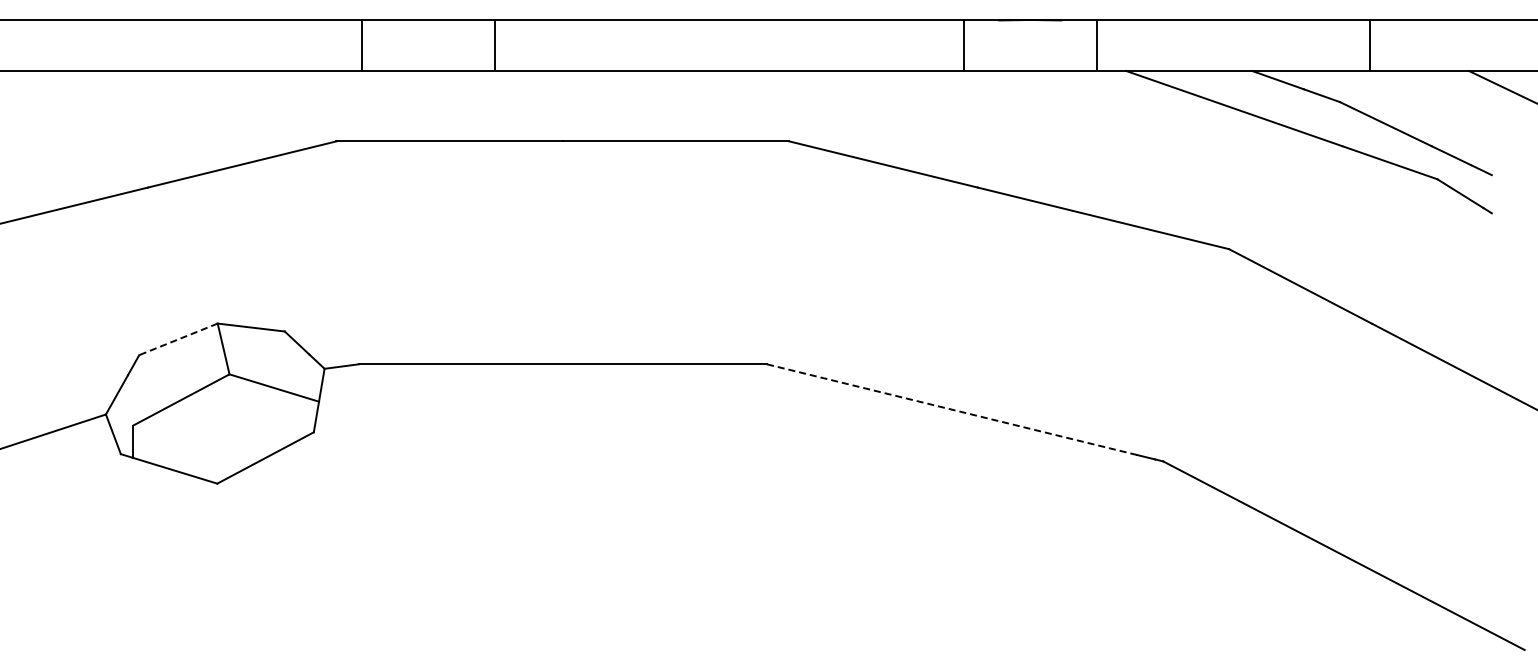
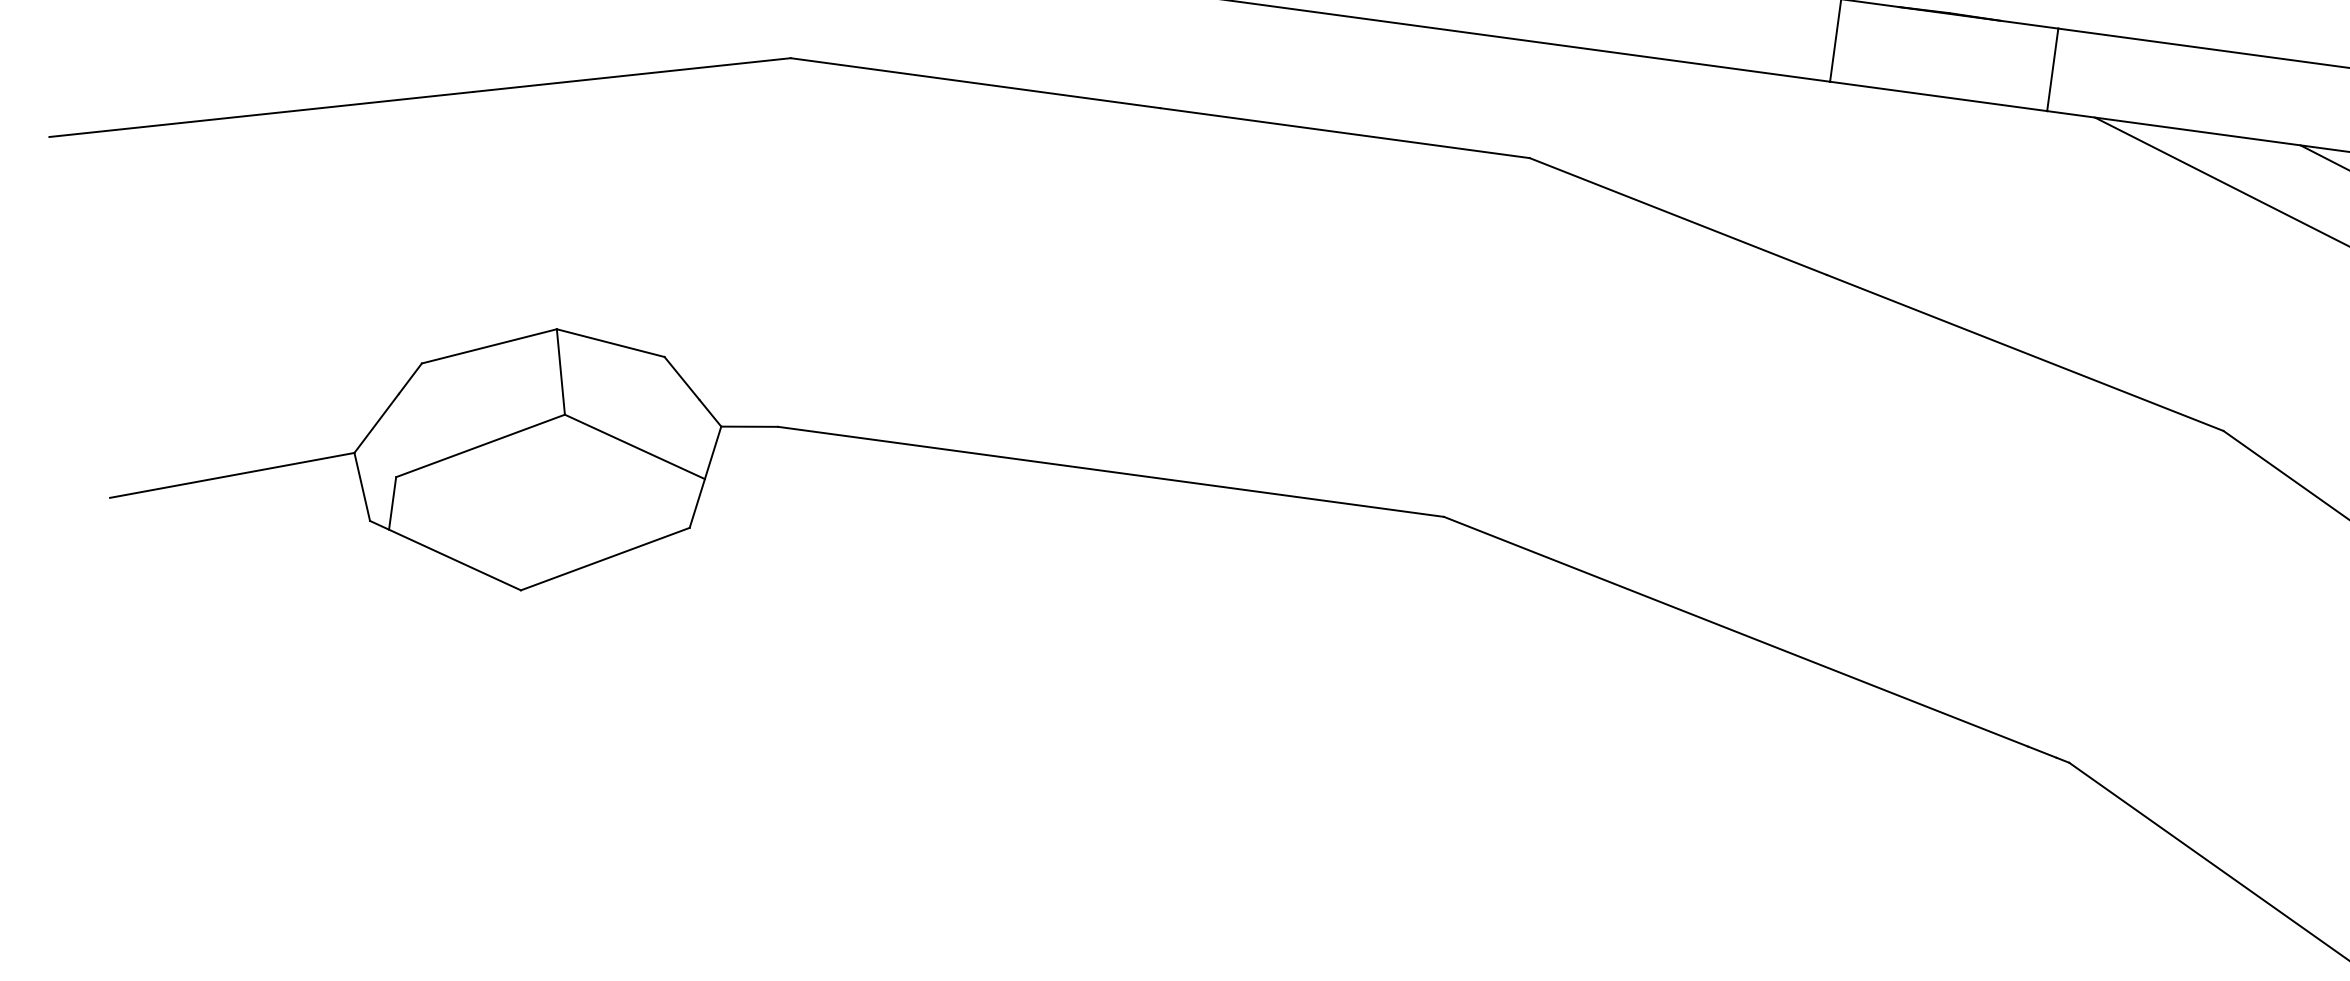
line: (178, 339) -> (489, 346), dashed -> solid
line: (952, 409) -> (1736, 631), dashed -> solid

